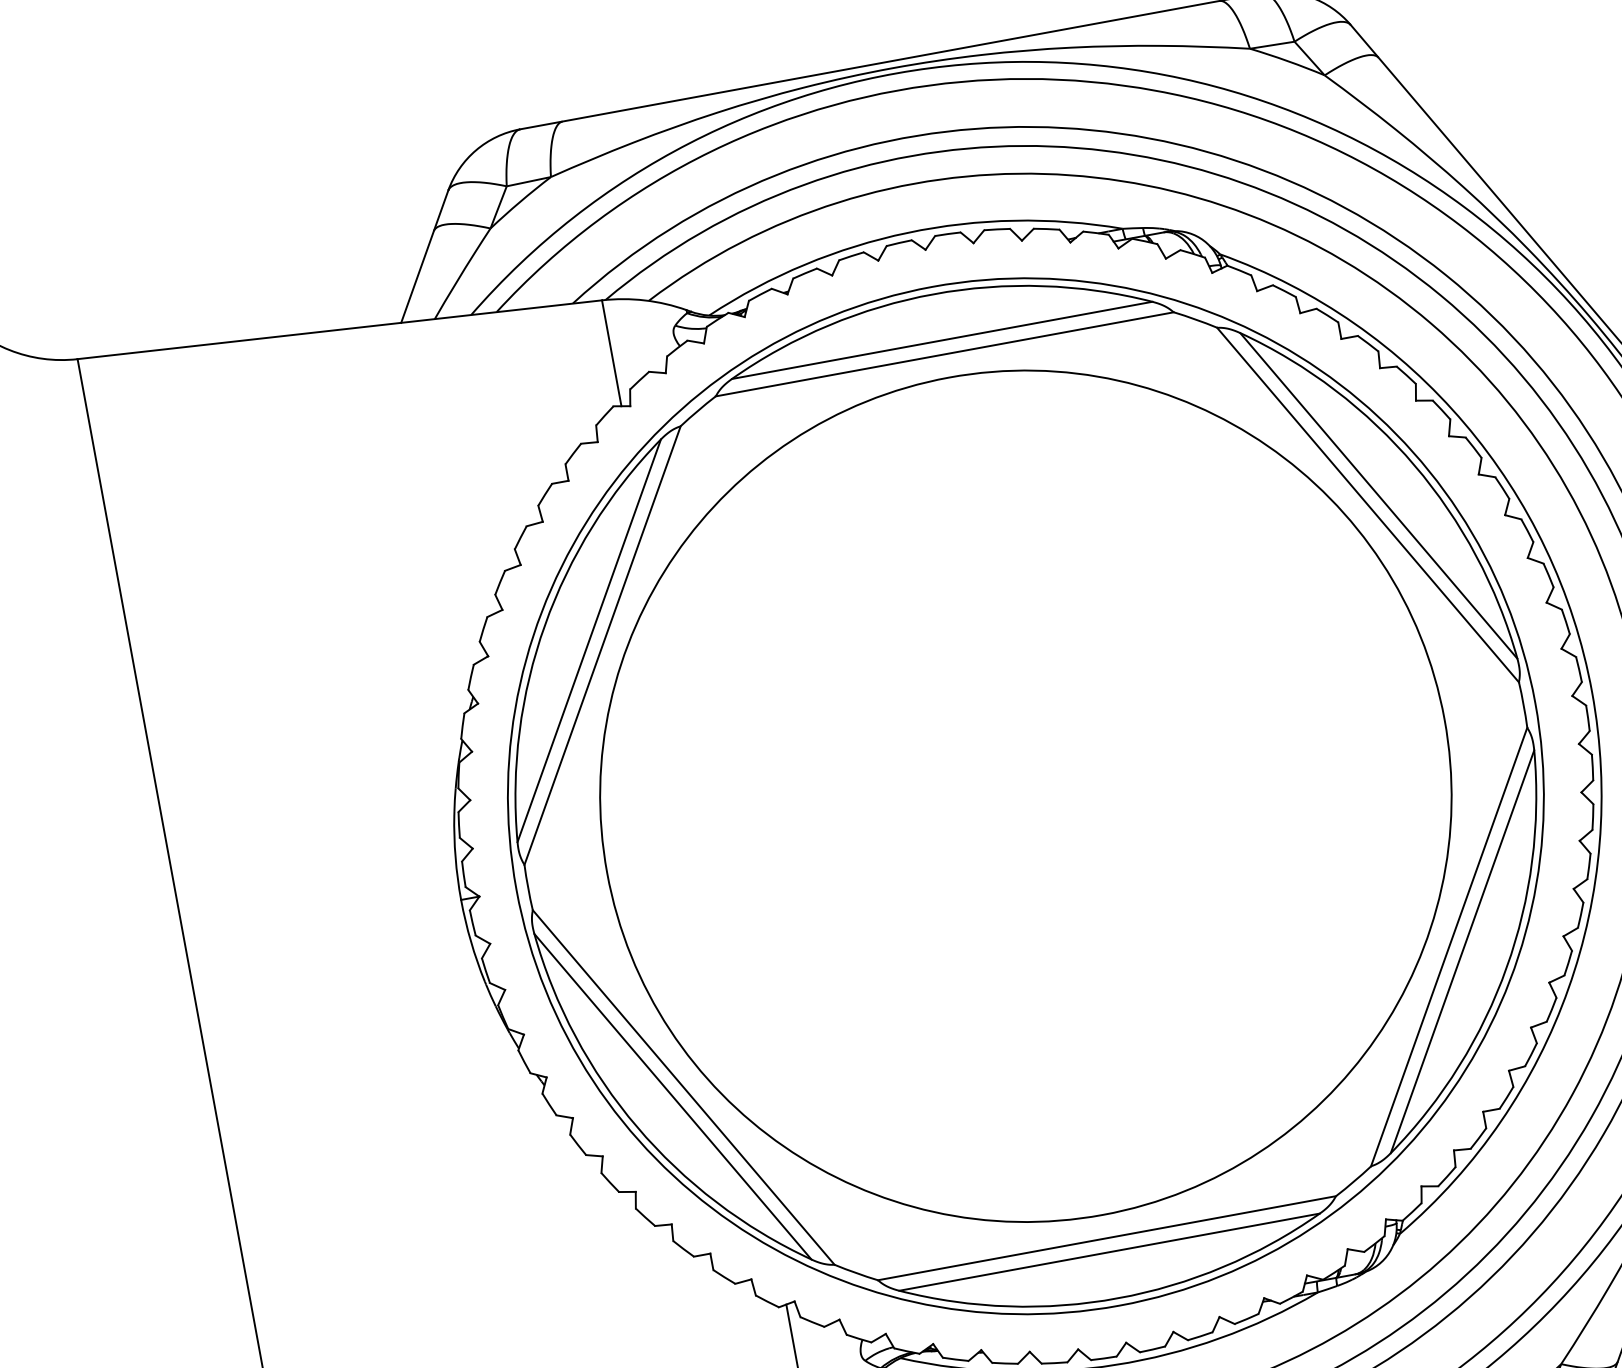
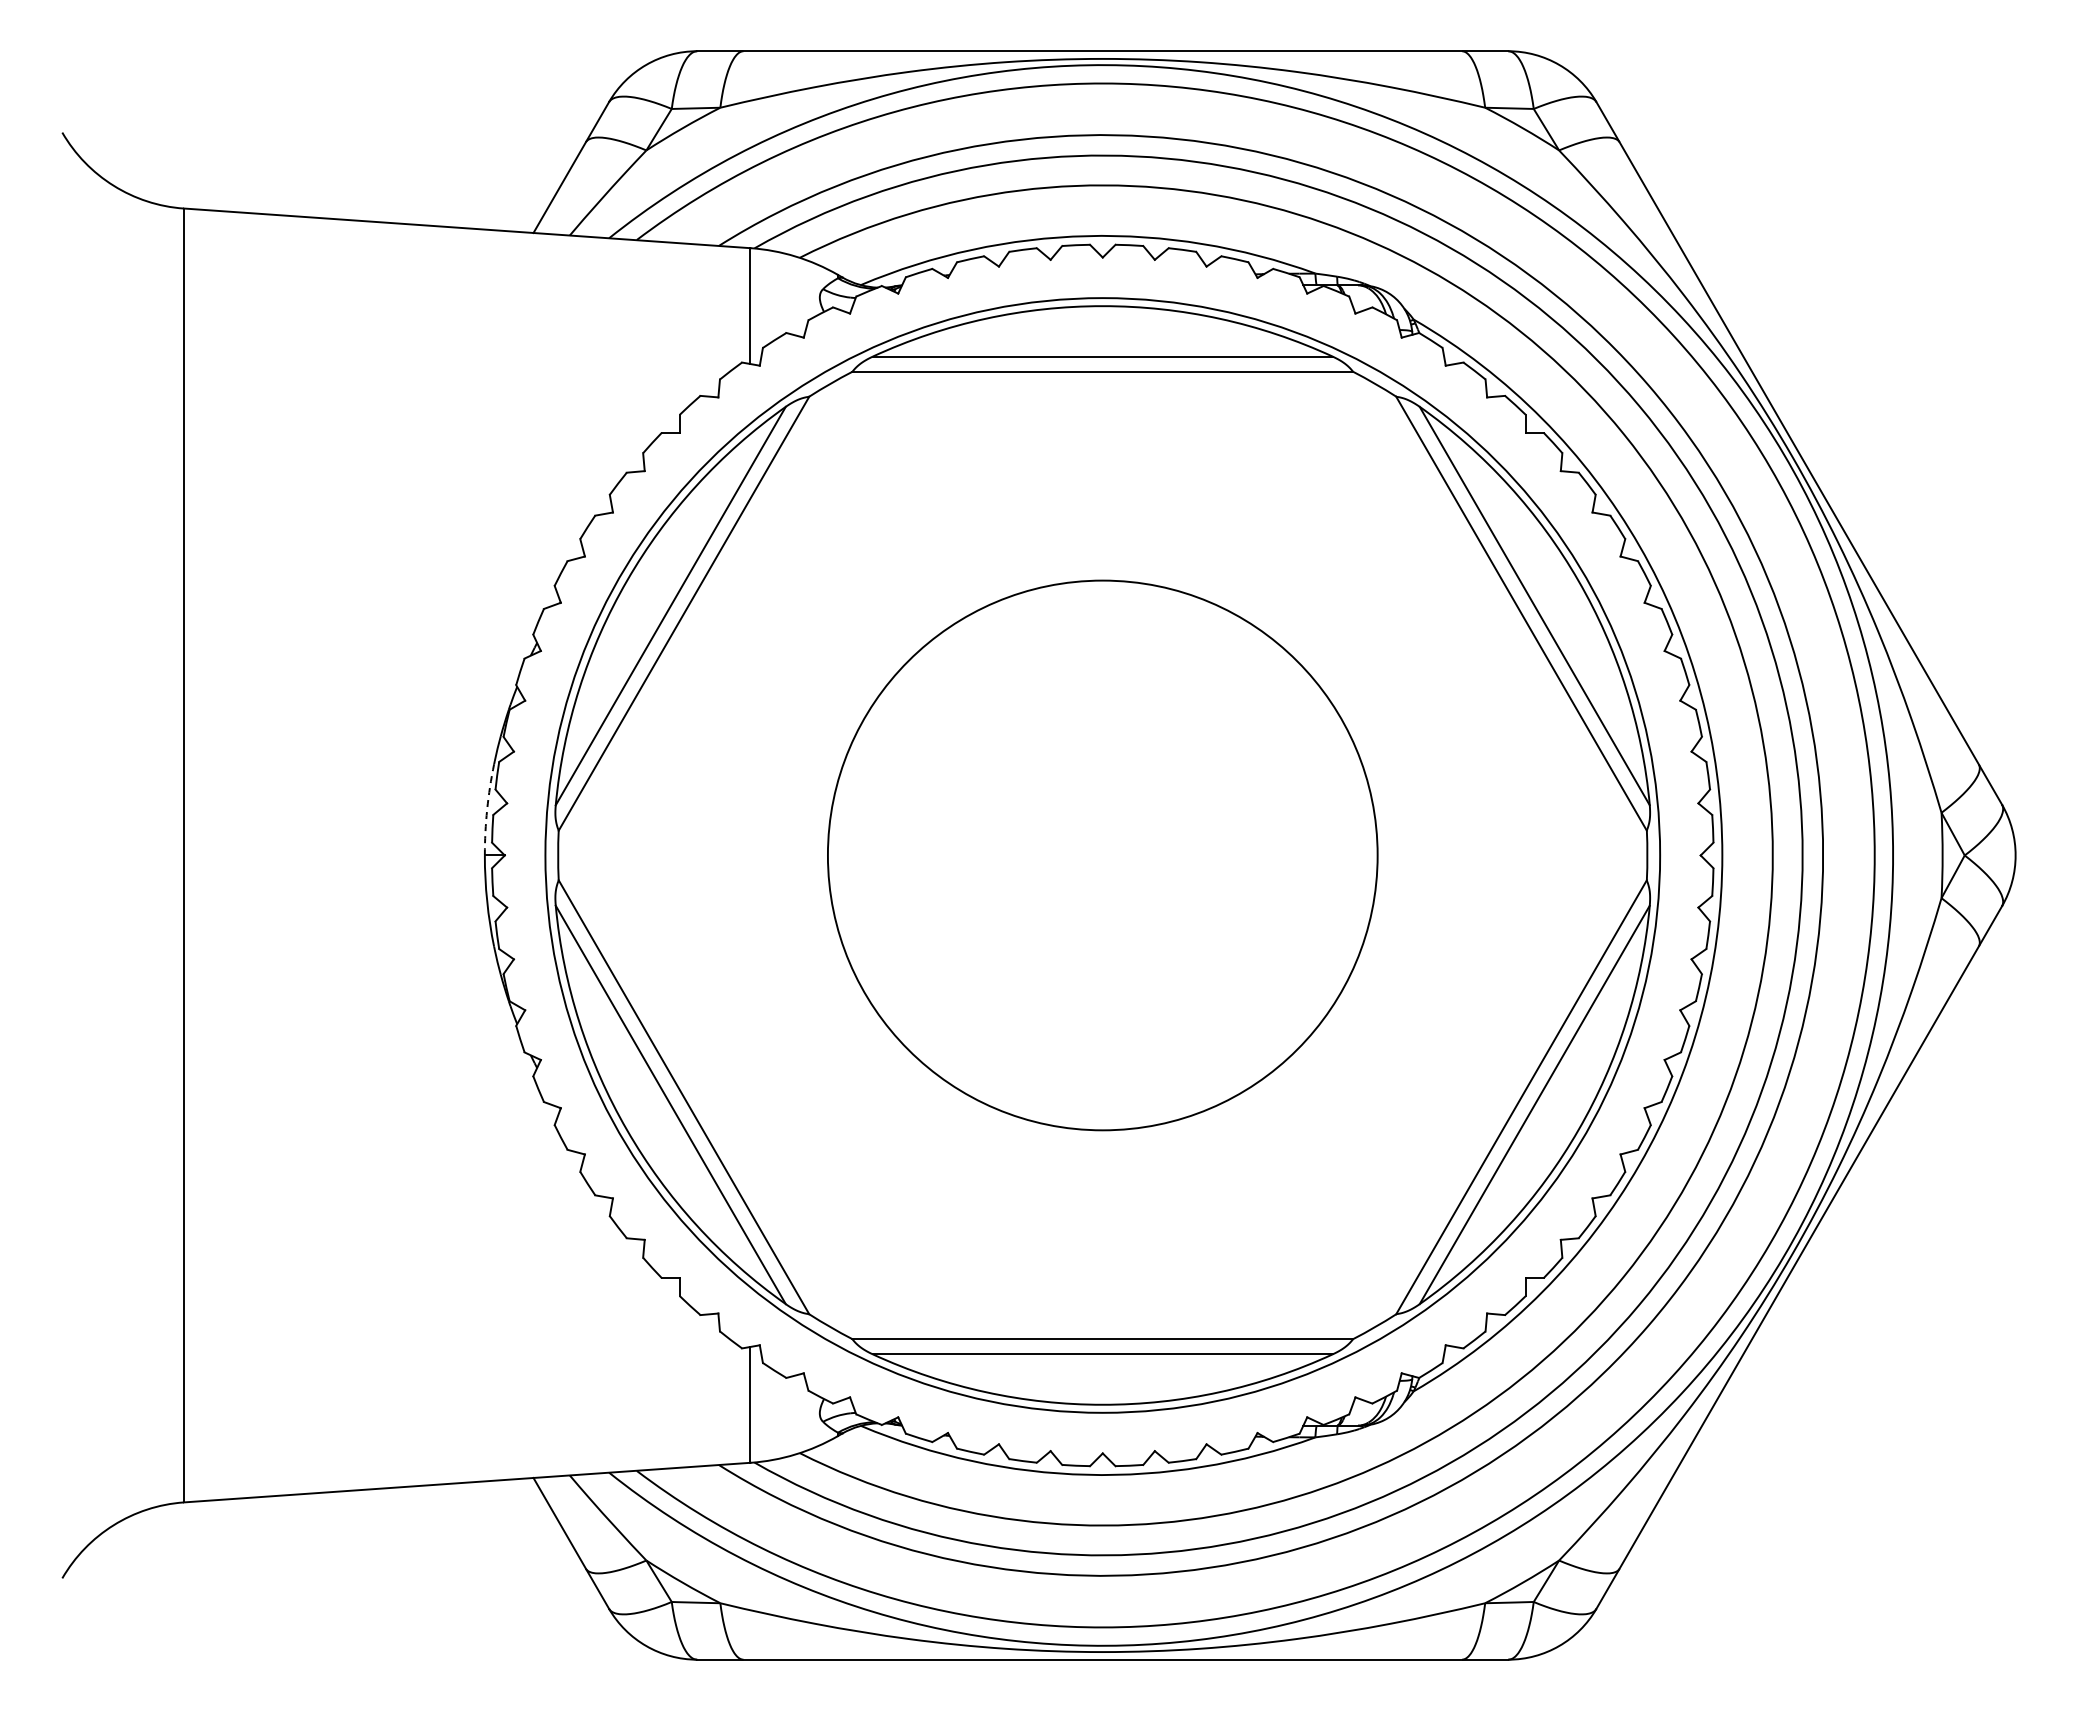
circle: (1025, 796) -> (1102, 855), size x0.6
arc: (455, 857) -> (487, 809), solid -> dashed

